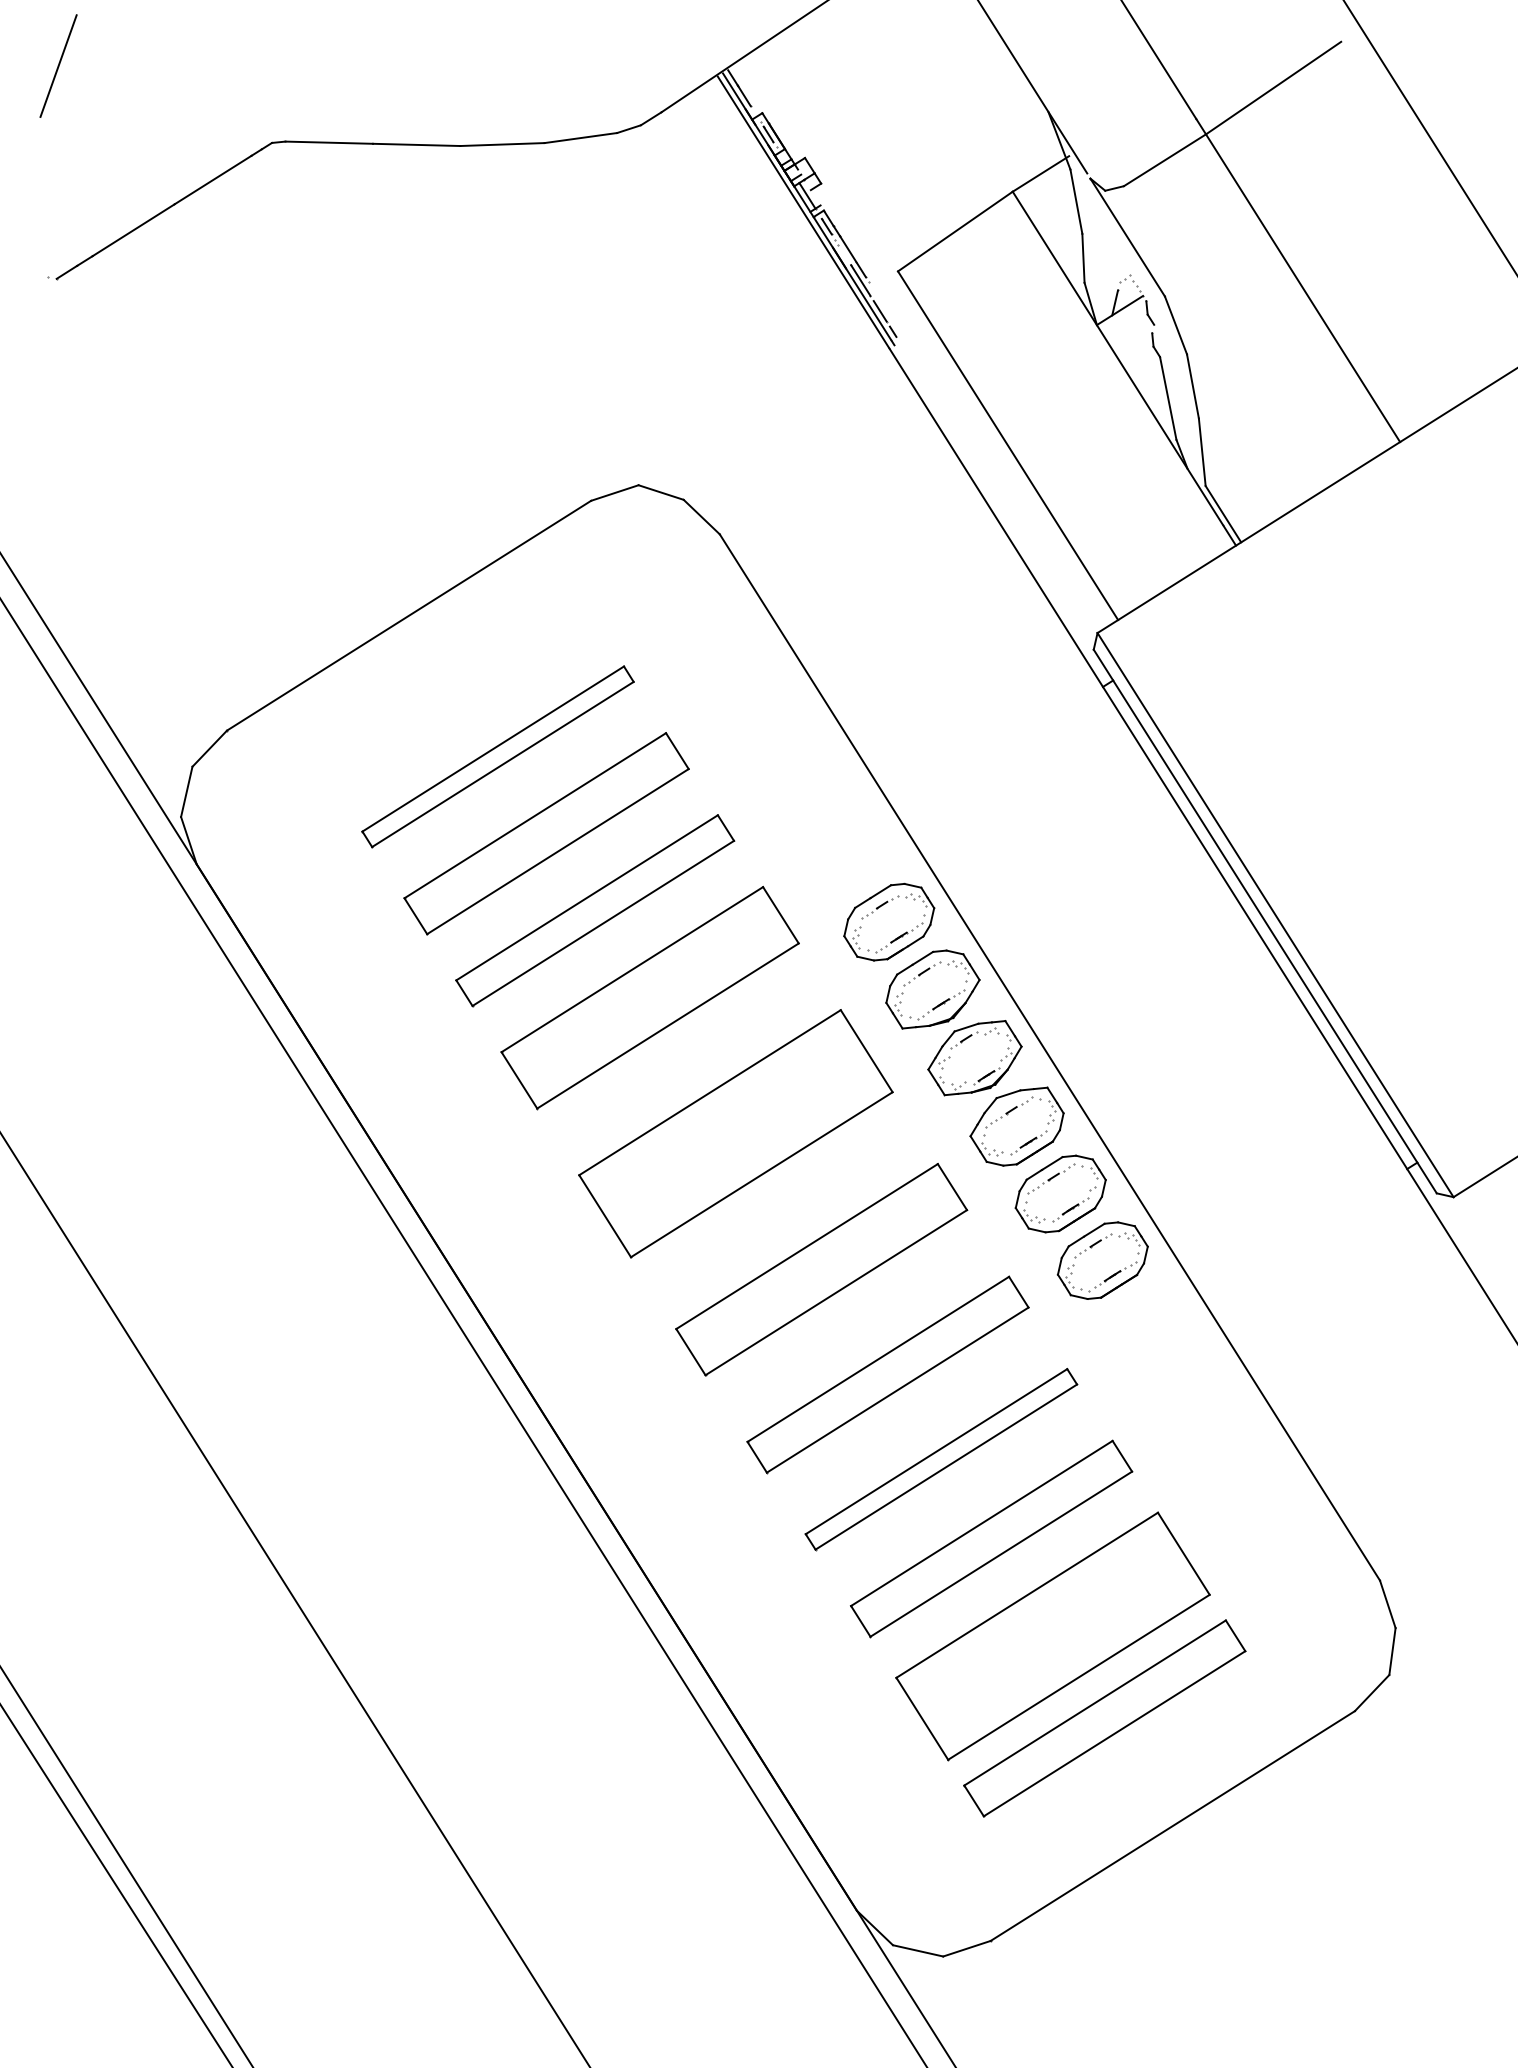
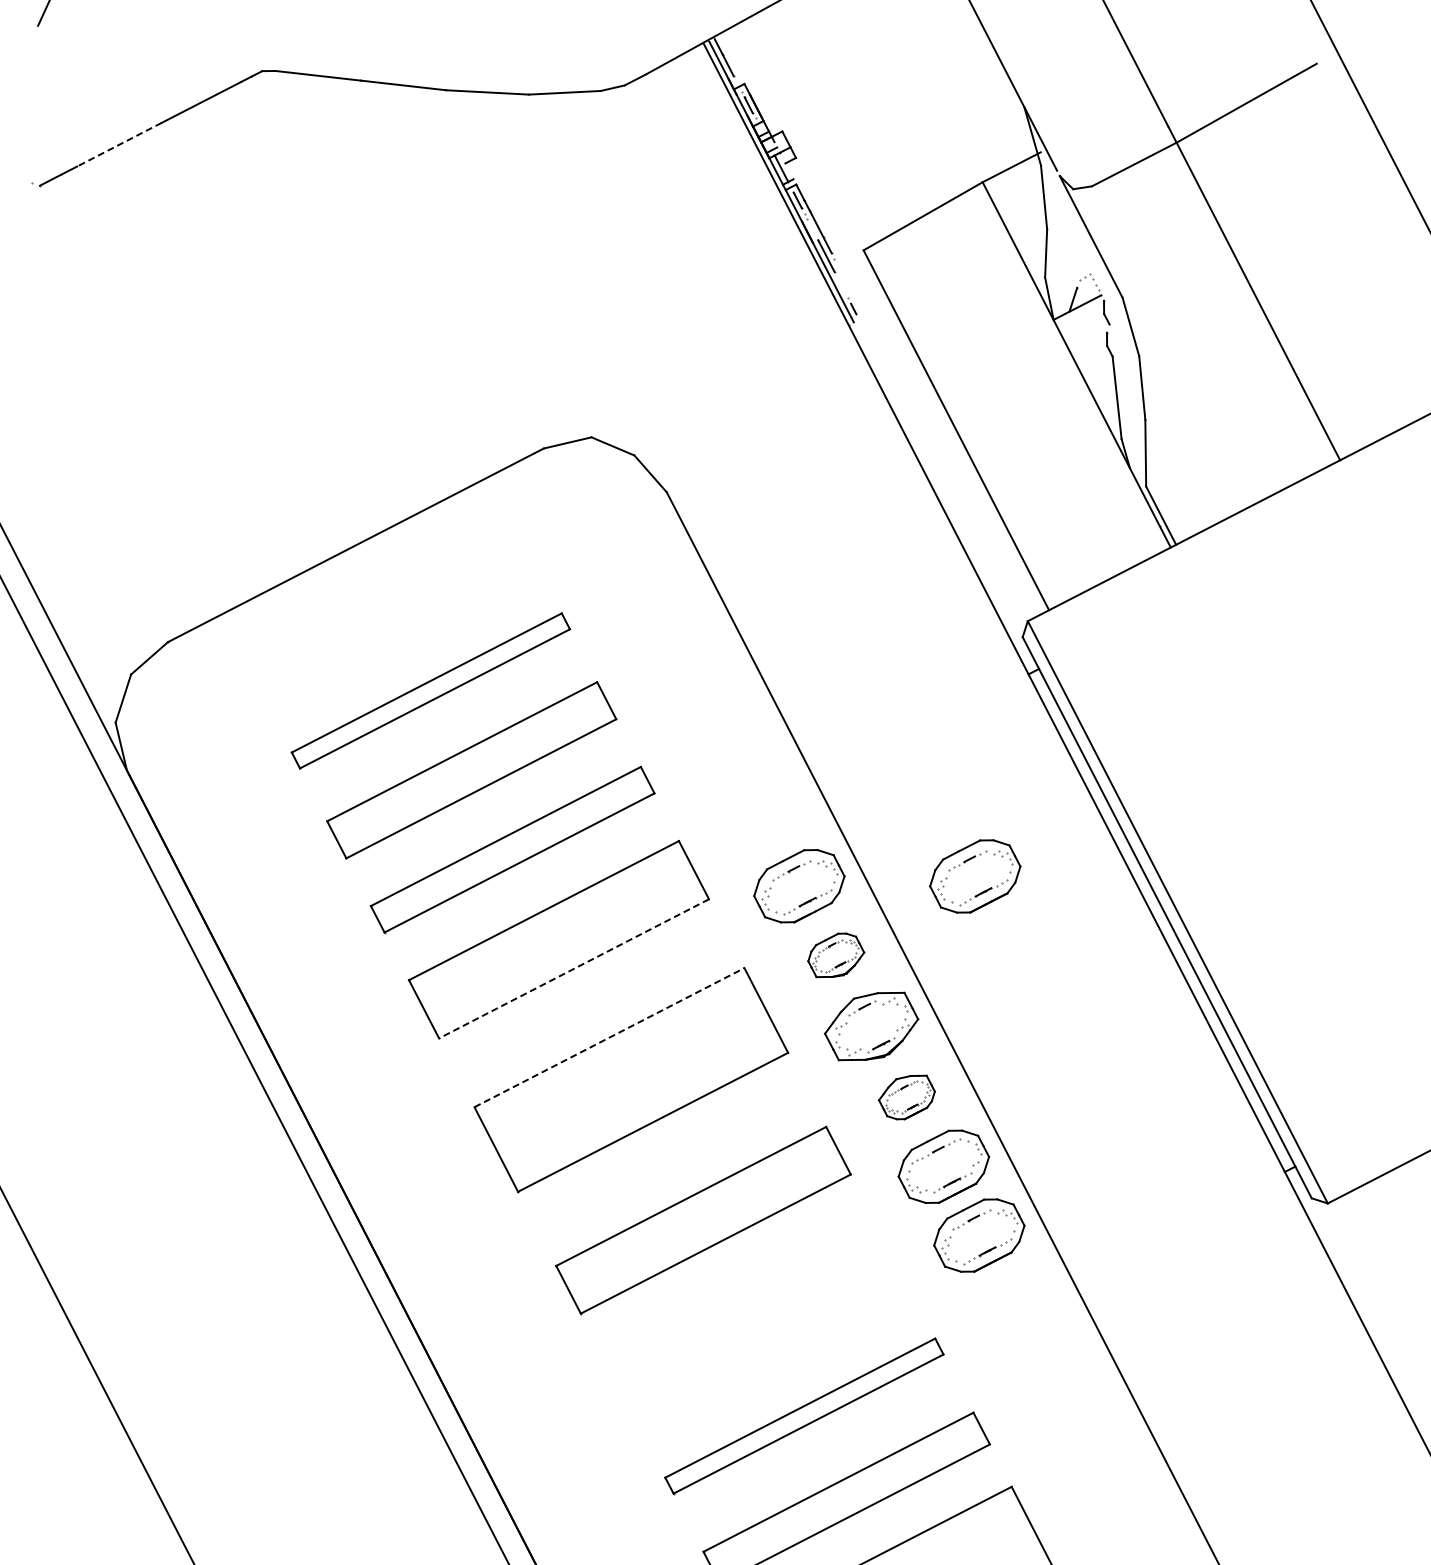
line: (133, 230) -> (119, 144), solid -> dashed
line: (879, 311) -> (842, 288), removed
part: (1066, 896) -> (974, 876), added
part: (932, 989) -> (835, 955), size x0.6
line: (668, 1026) -> (574, 969), solid -> dashed
line: (710, 1092) -> (609, 1037), solid -> dashed
part: (1016, 1126) -> (906, 1096), size x0.6
part: (887, 1374) -> (758, 1328), removed

